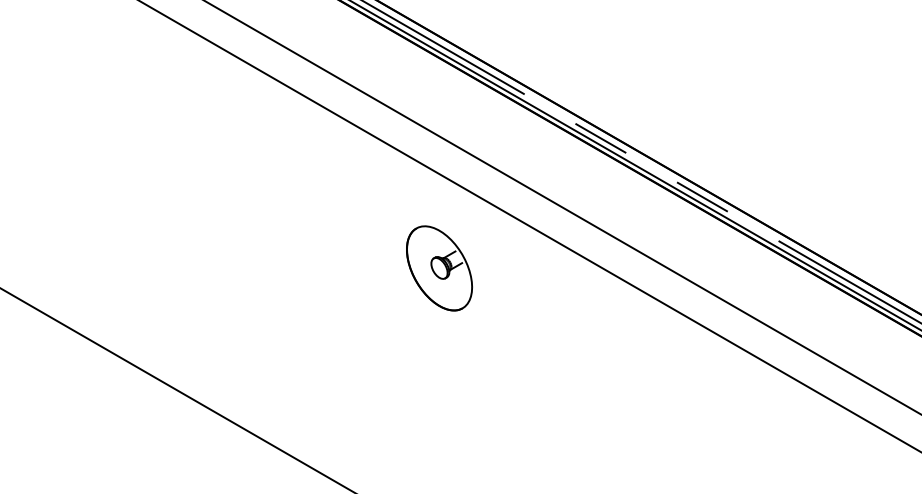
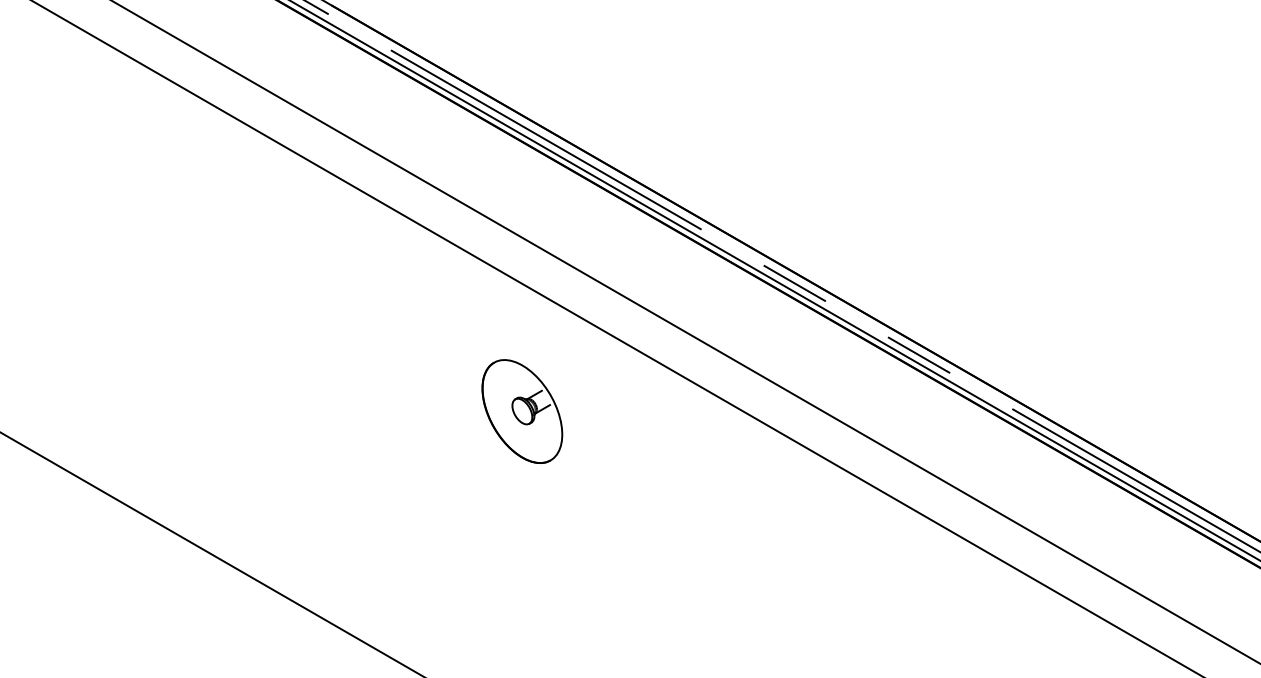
part: (439, 268) -> (522, 411), moved

